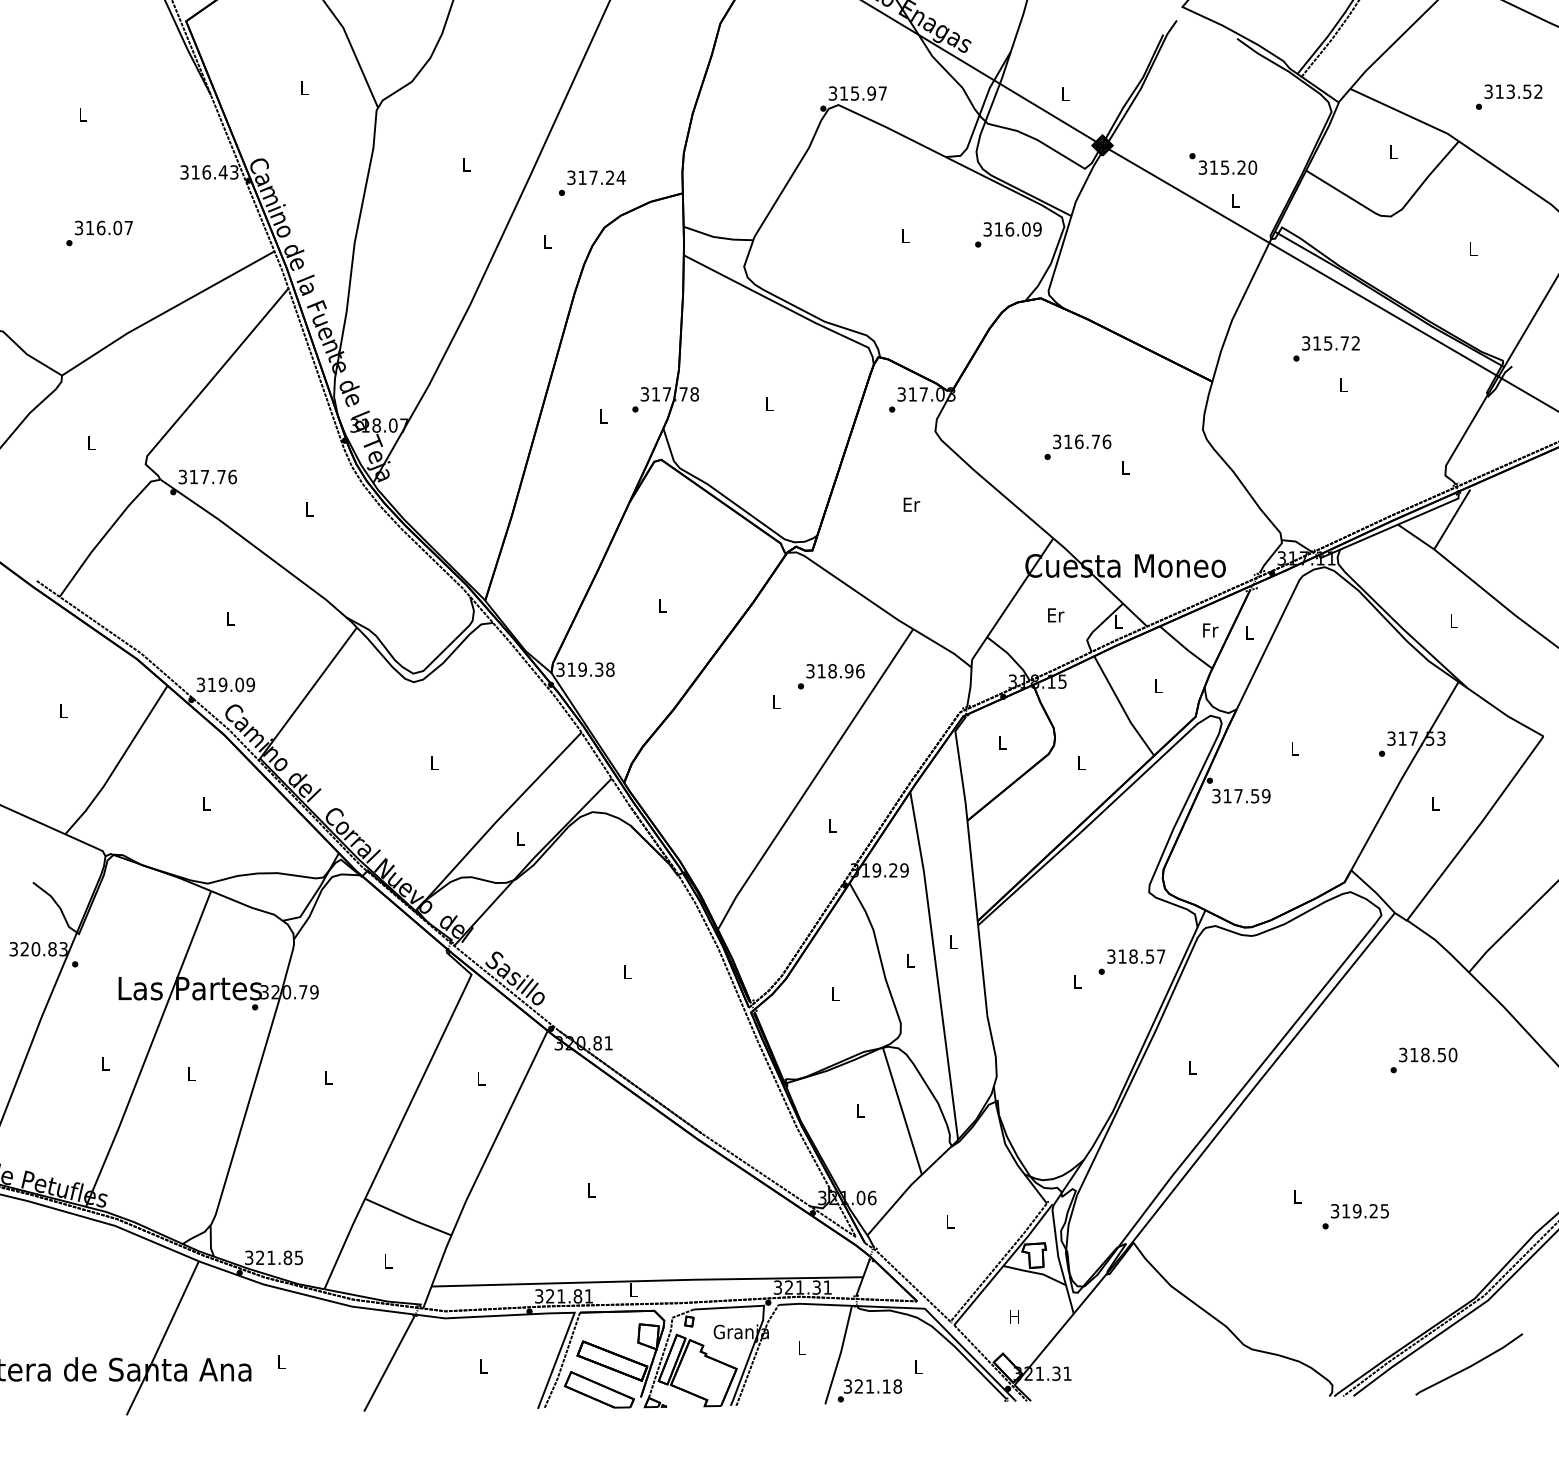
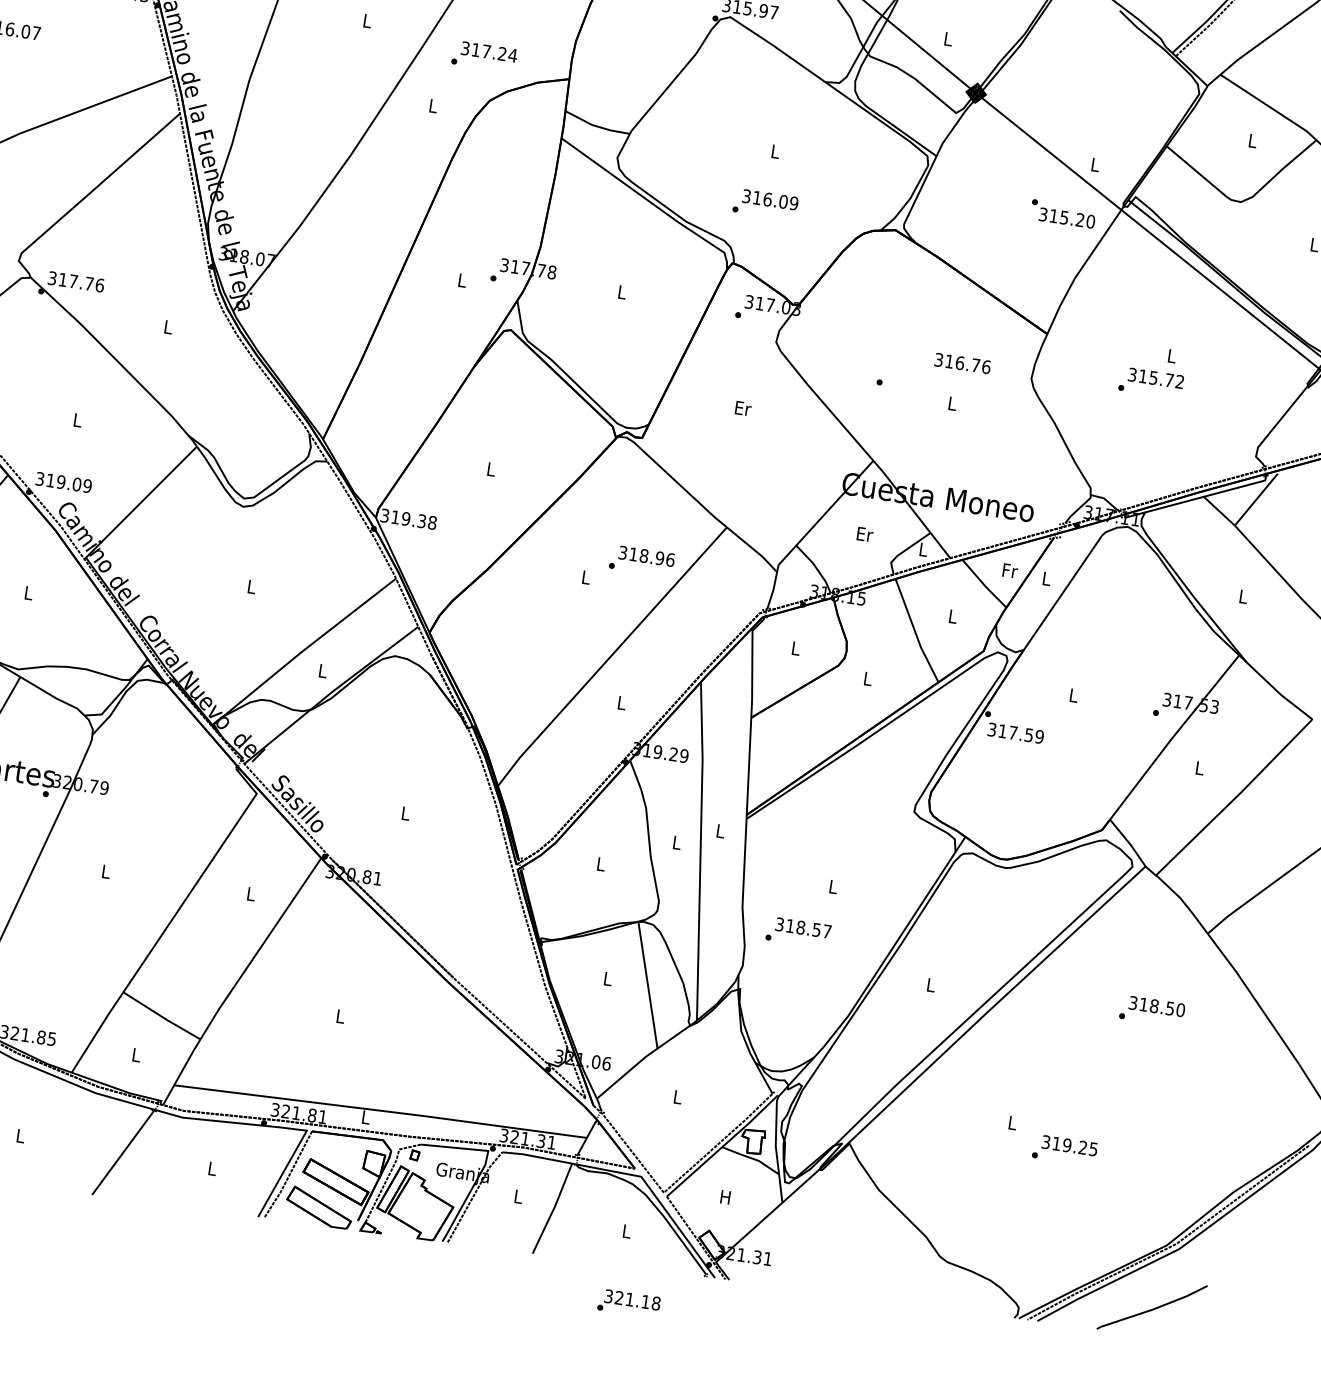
text: (1223, 163) -> (1063, 213), moved
text: (1008, 234) -> (765, 204), moved
text: (1326, 348) -> (1151, 382), moved
text: (1082, 441) -> (963, 363), moved
text: (1131, 961) -> (798, 932), moved
text: (869, 1390) -> (628, 1303), moved

